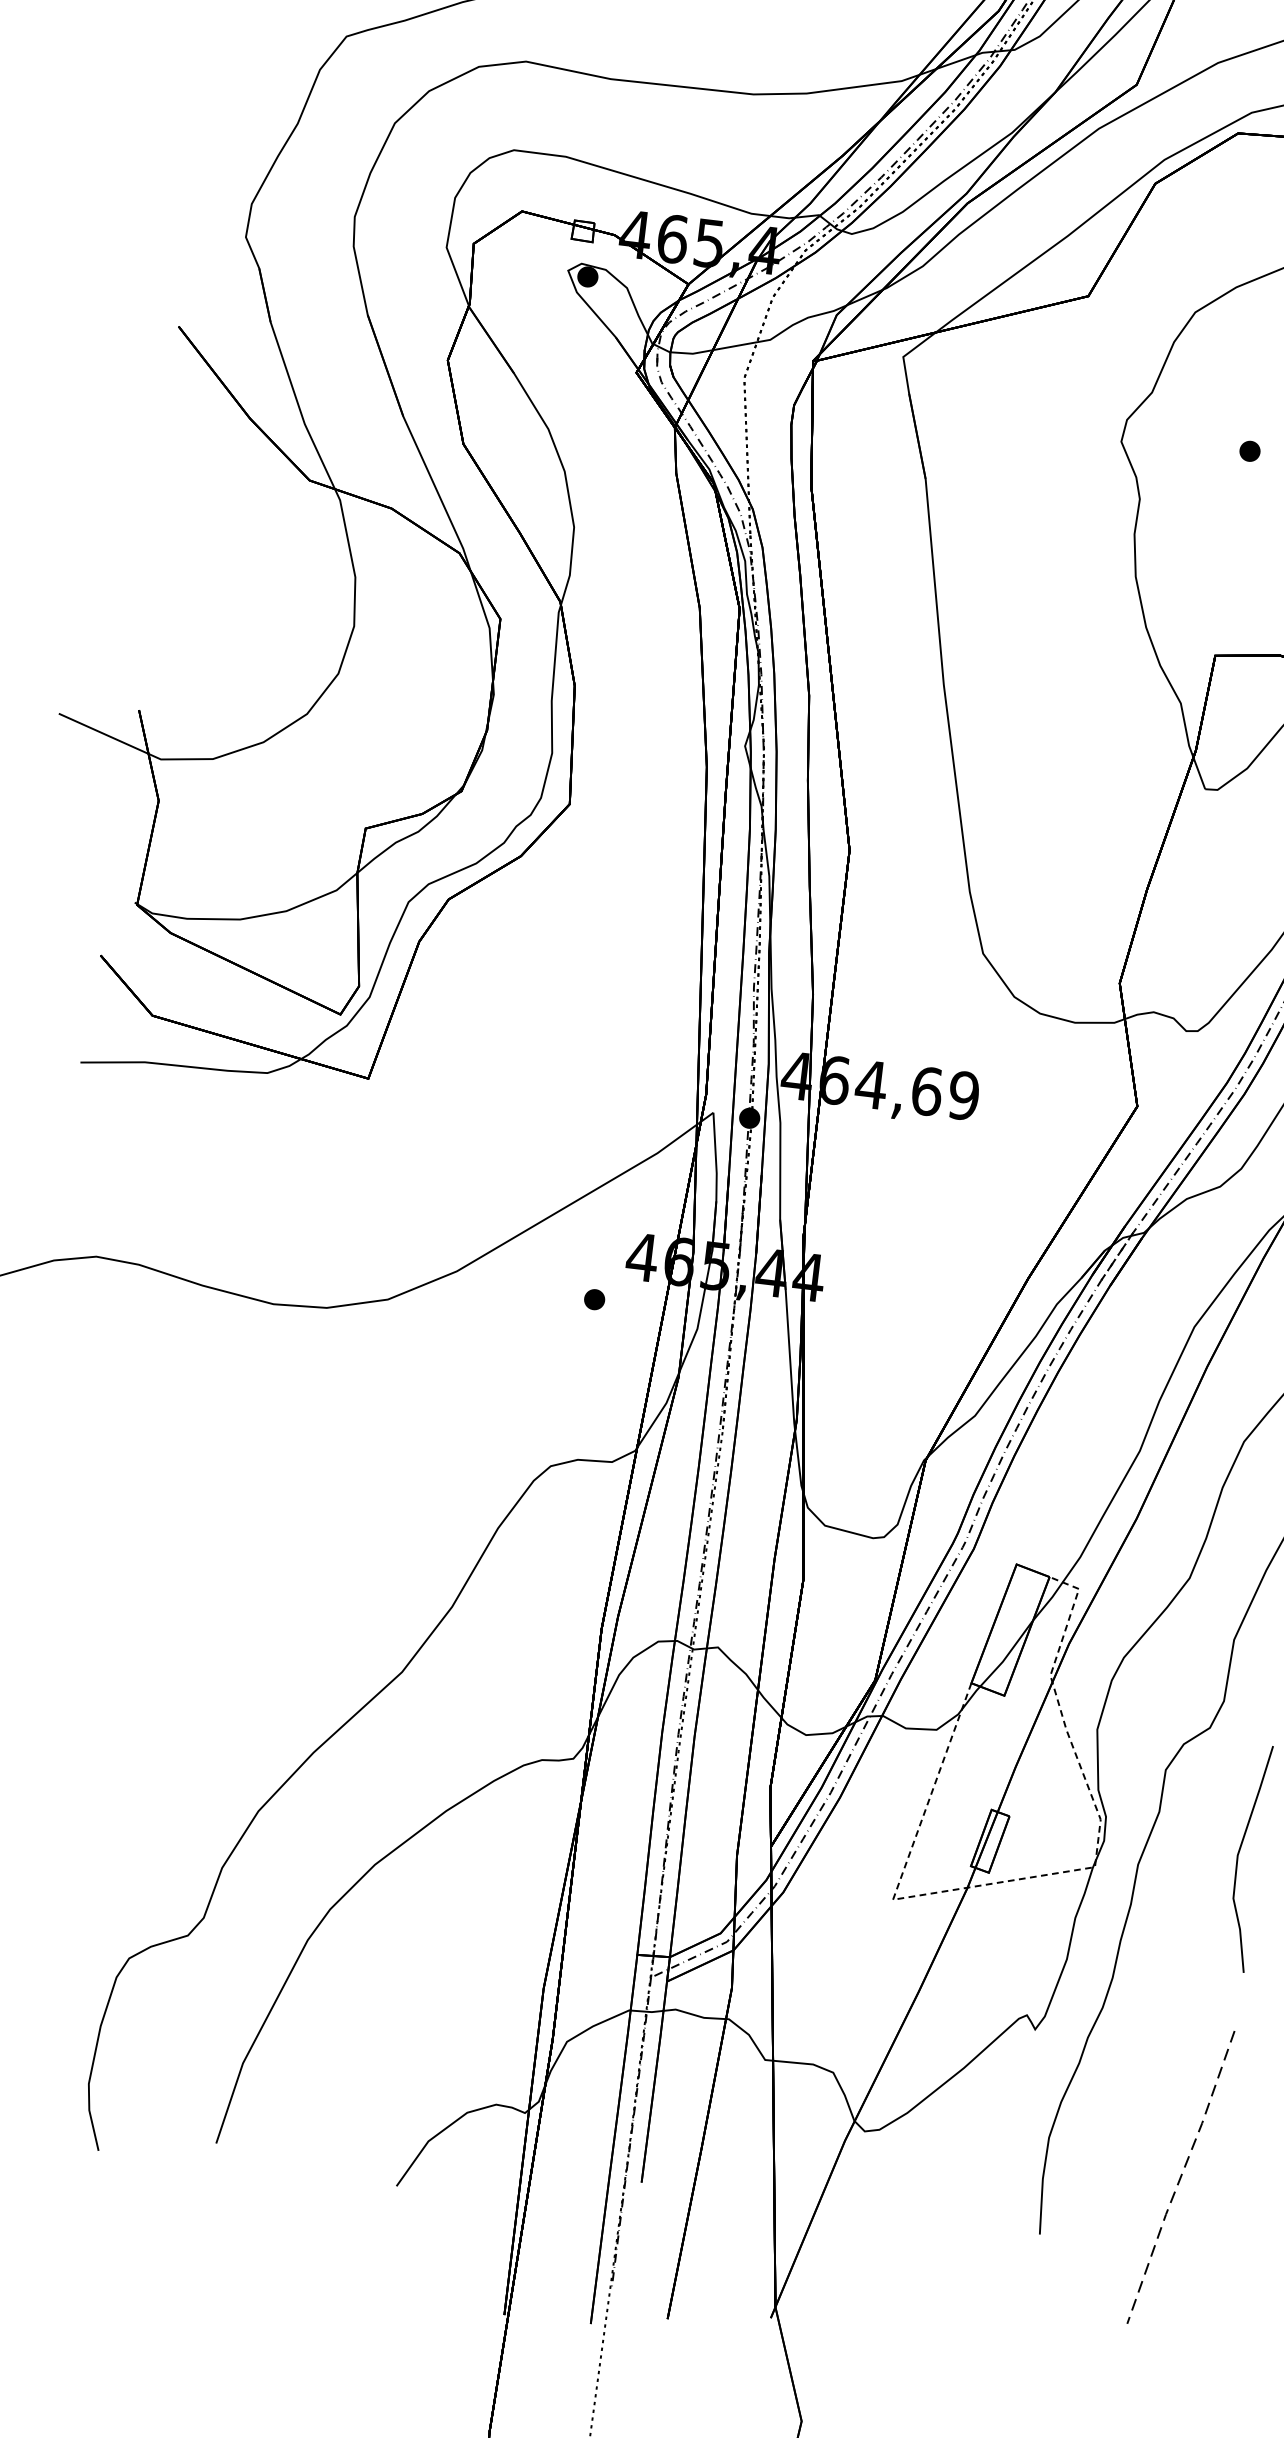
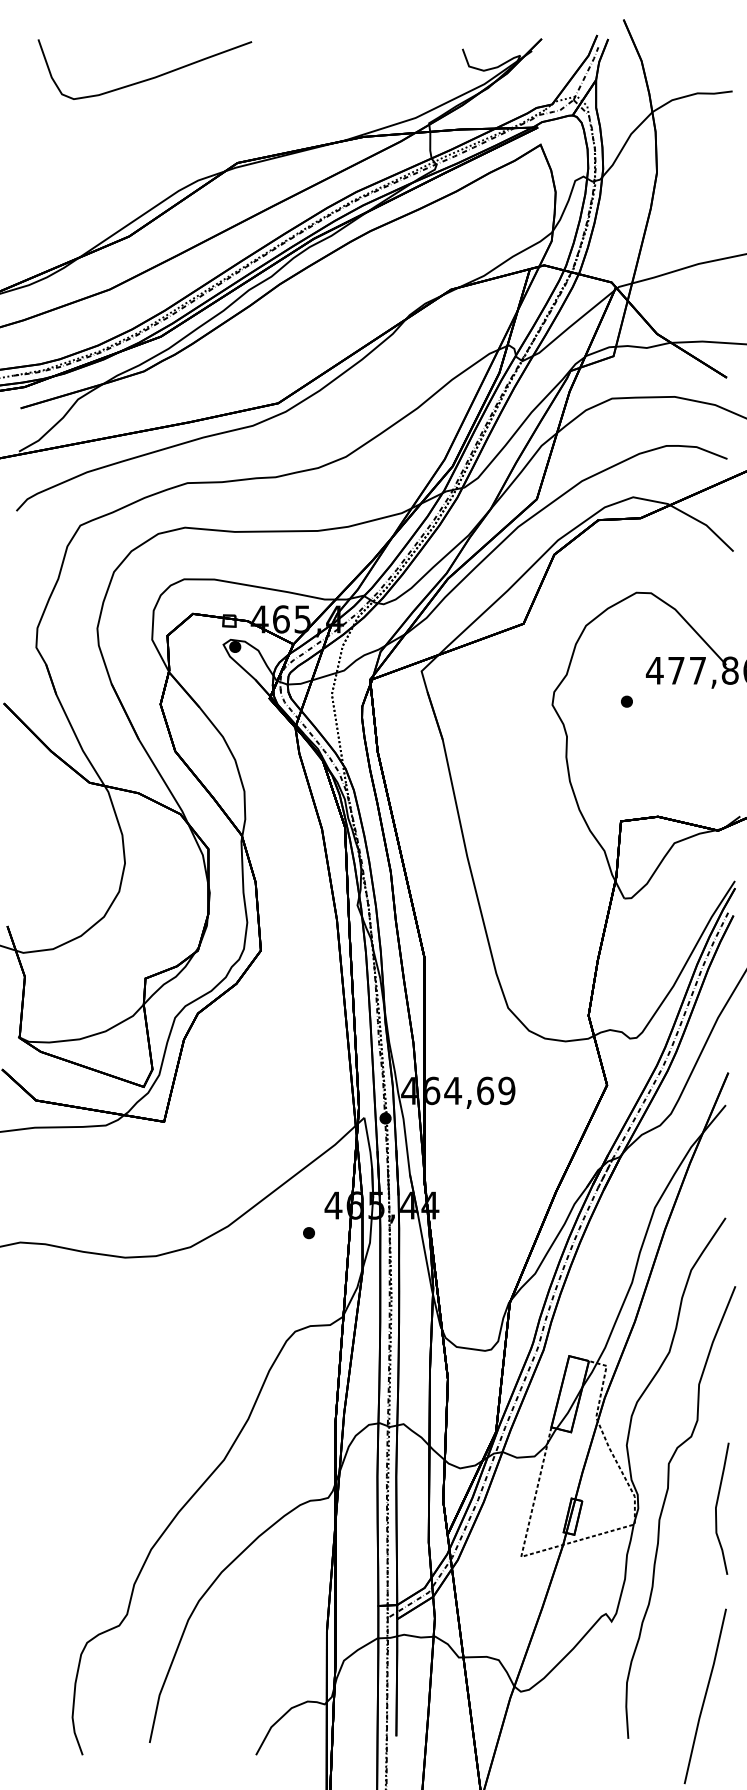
line: (1181, 2177) -> (705, 1696), dashed -> solid

